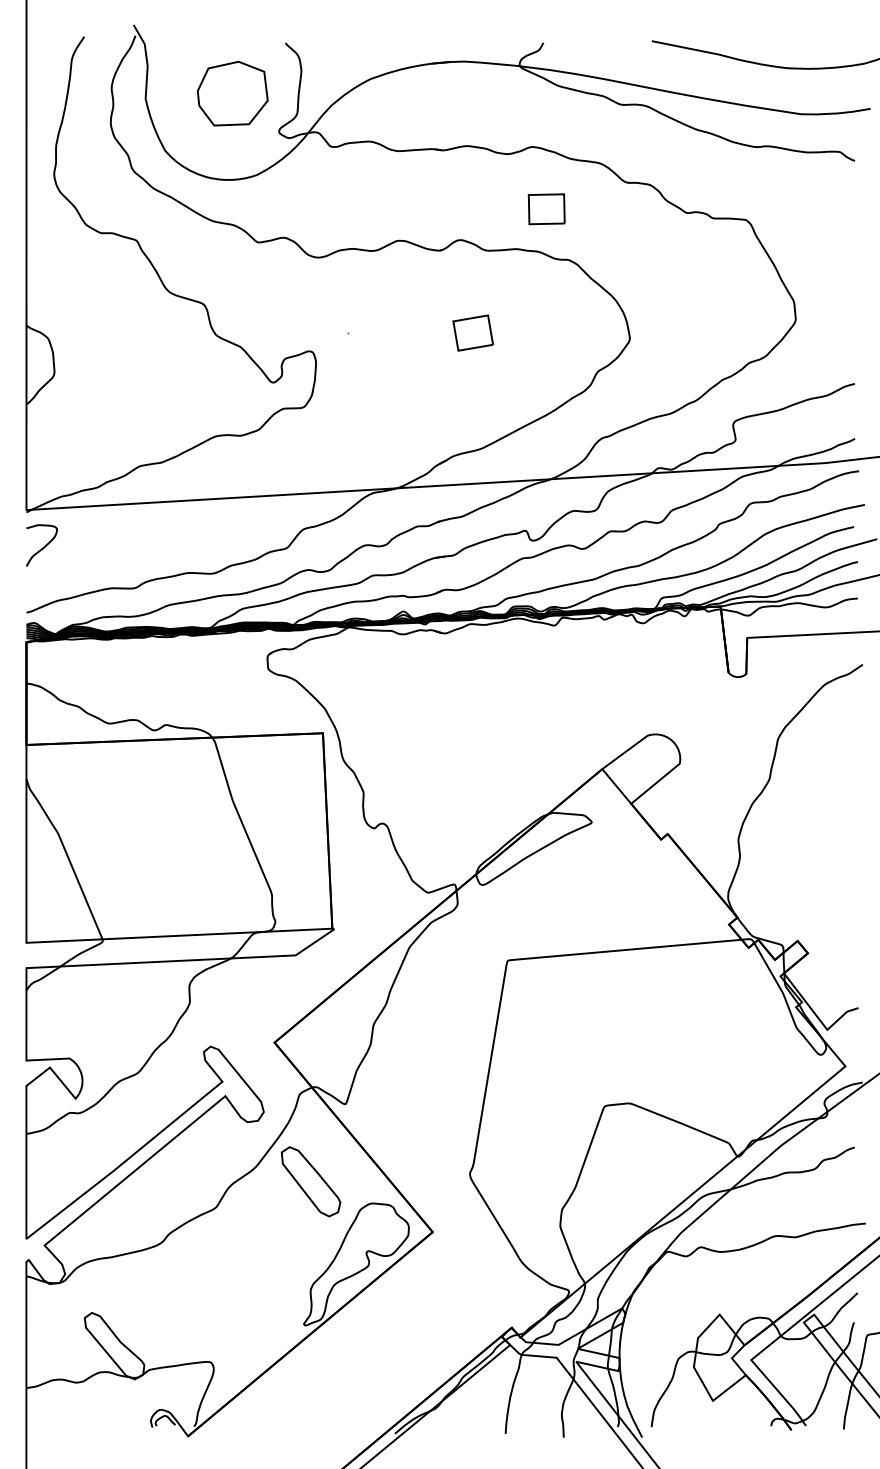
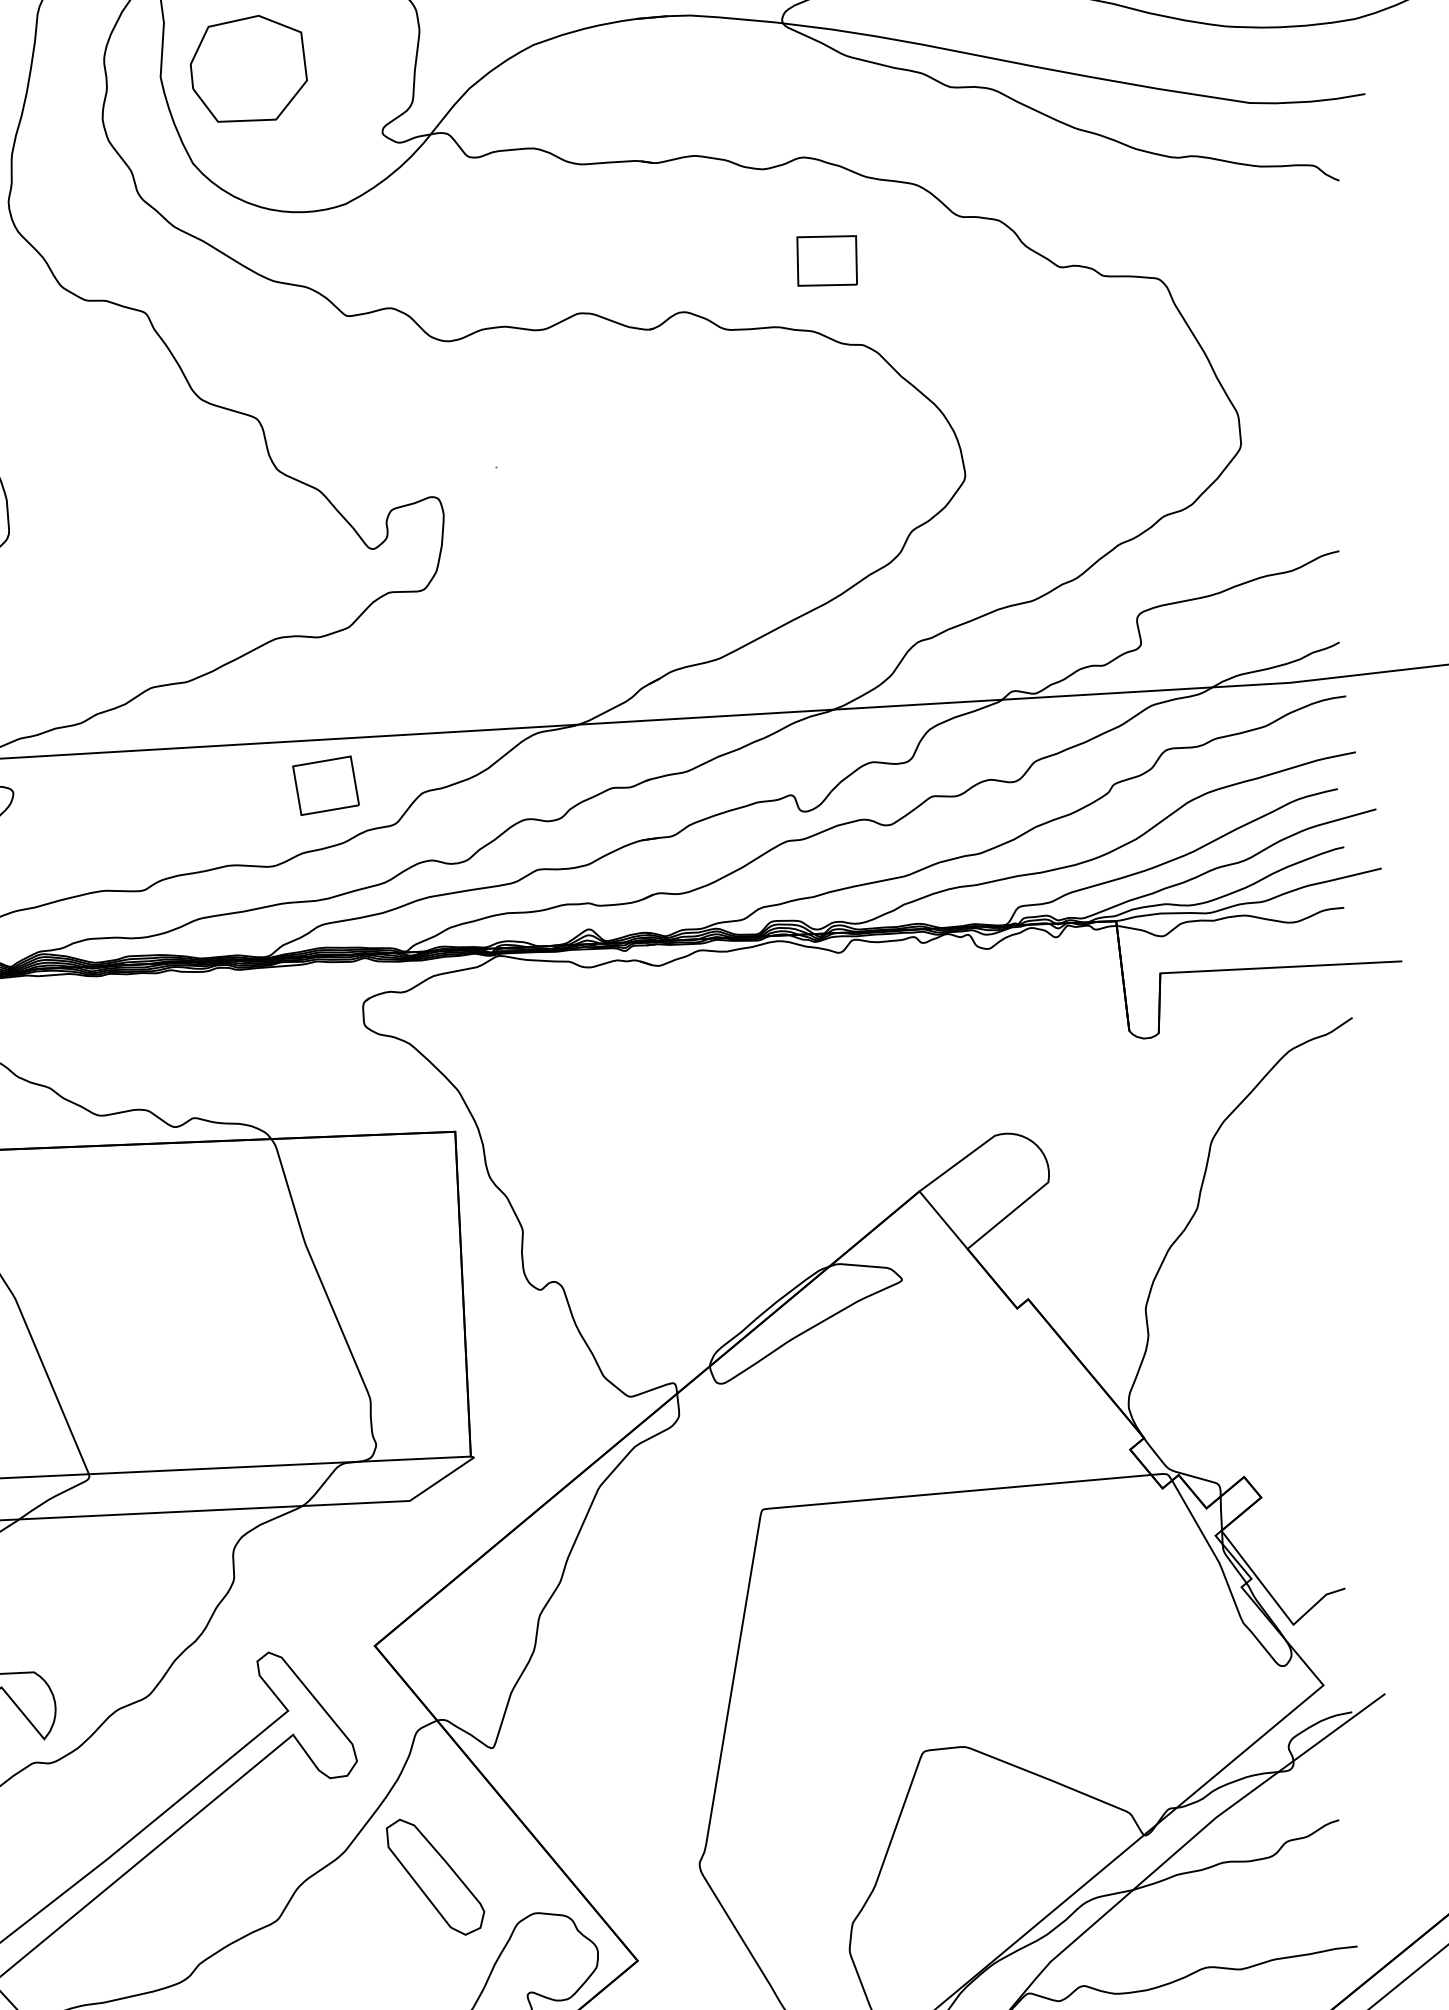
part: (232, 93) -> (248, 68), moved
part: (472, 332) -> (324, 784), moved

